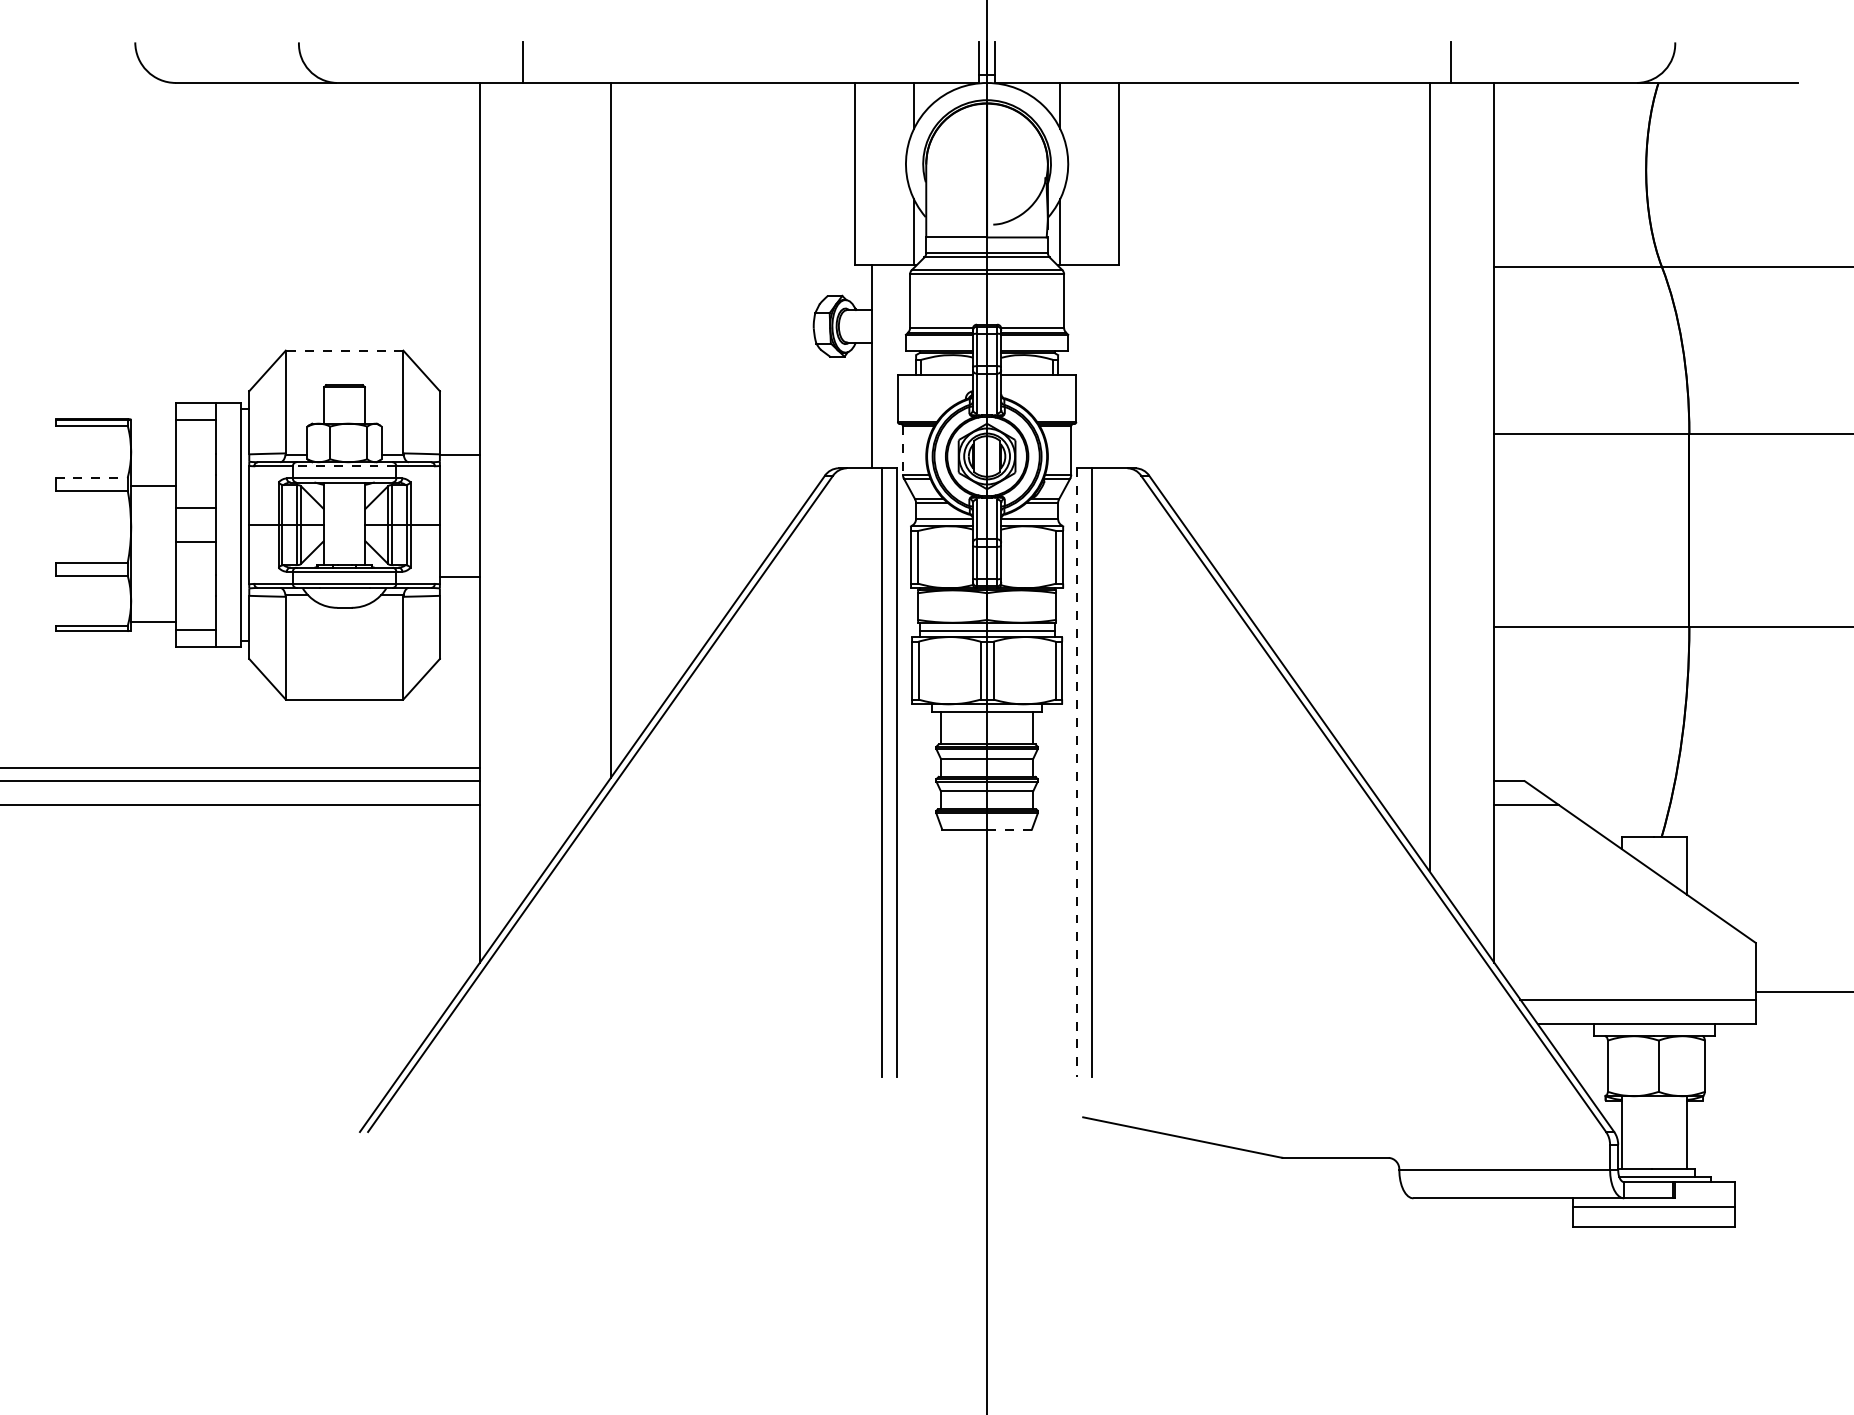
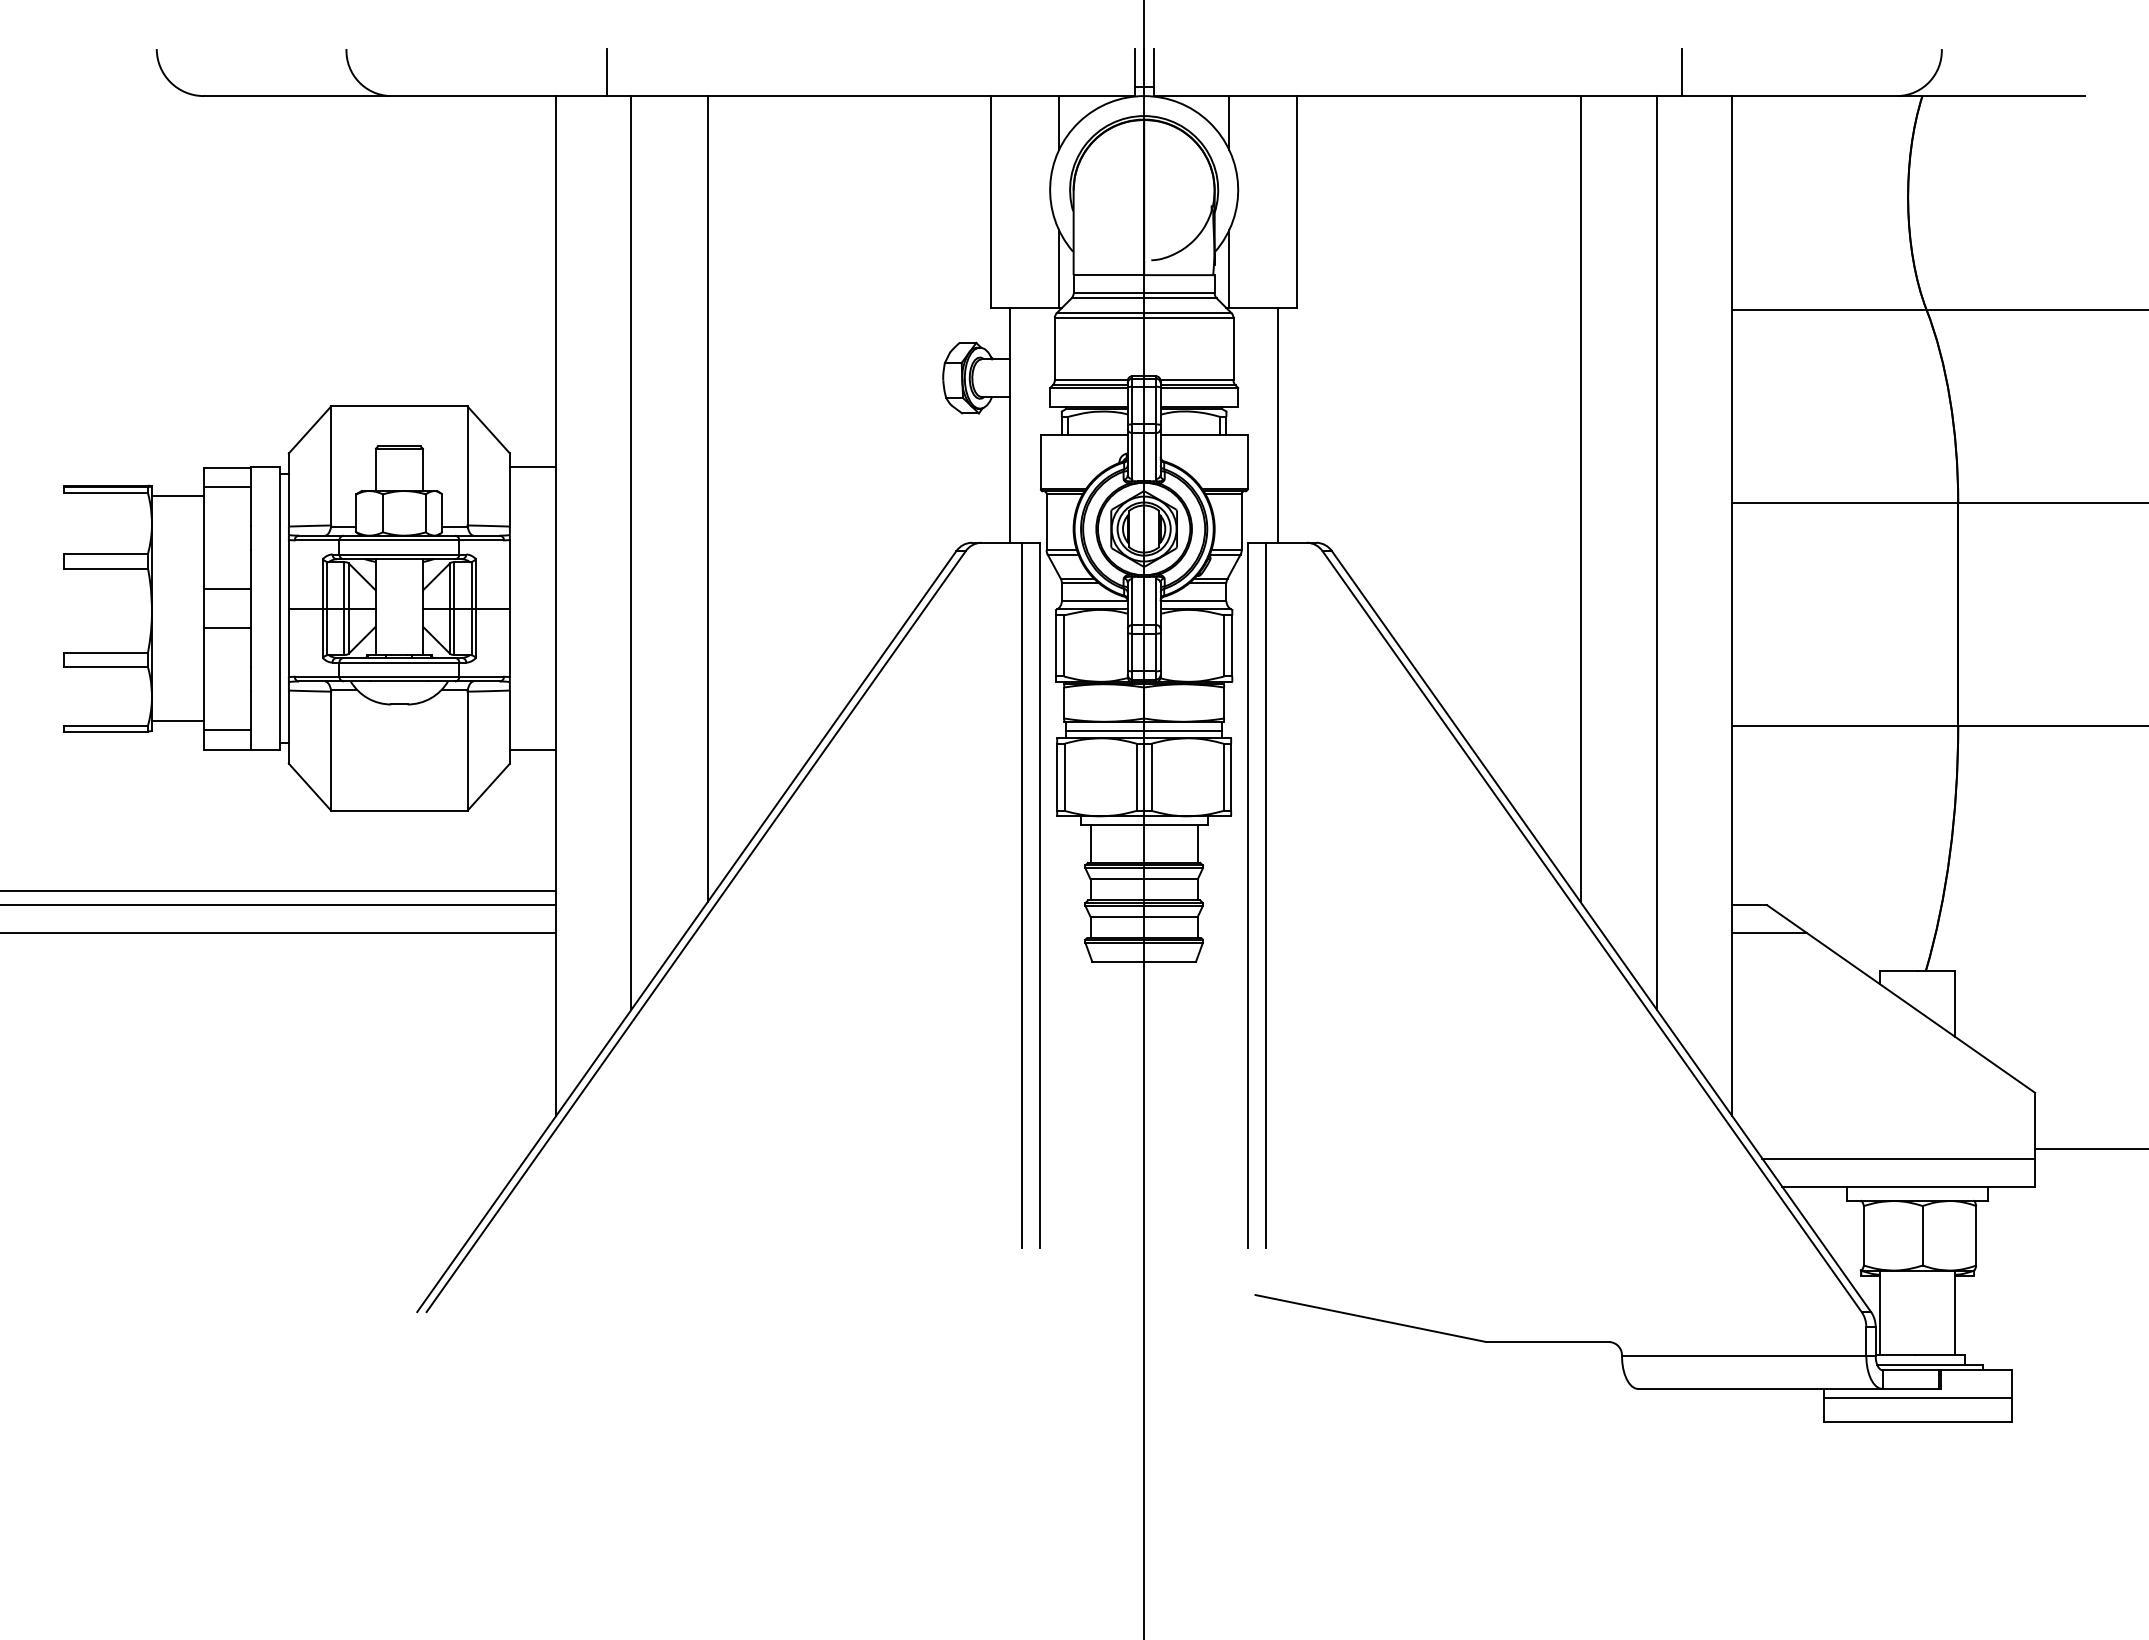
line: (343, 350) -> (398, 406), dashed -> solid
line: (1102, 366) -> (1278, 424), added
line: (1363, 431) -> (1580, 499), added
line: (902, 450) -> (1046, 522), dashed -> solid
line: (459, 454) -> (532, 466), moved
line: (344, 466) -> (399, 540), dashed -> solid
line: (544, 476) -> (631, 552), added
line: (91, 477) -> (106, 553), dashed -> solid
line: (153, 486) -> (177, 496), moved
line: (459, 576) -> (532, 750), moved
line: (1077, 772) -> (1248, 895), dashed -> solid
line: (1009, 829) -> (1170, 961), dashed -> solid

